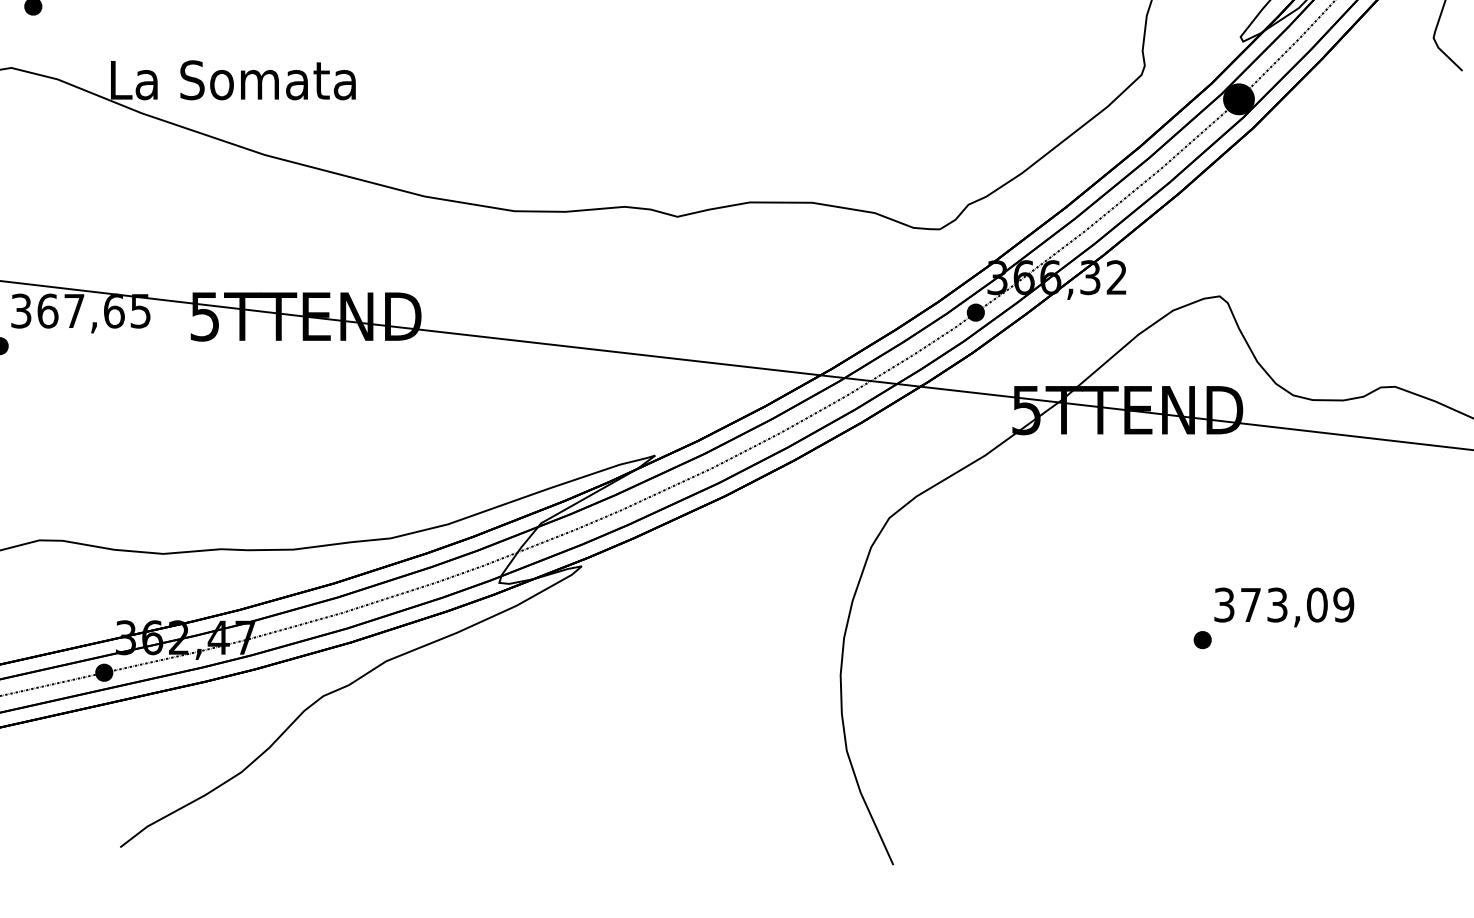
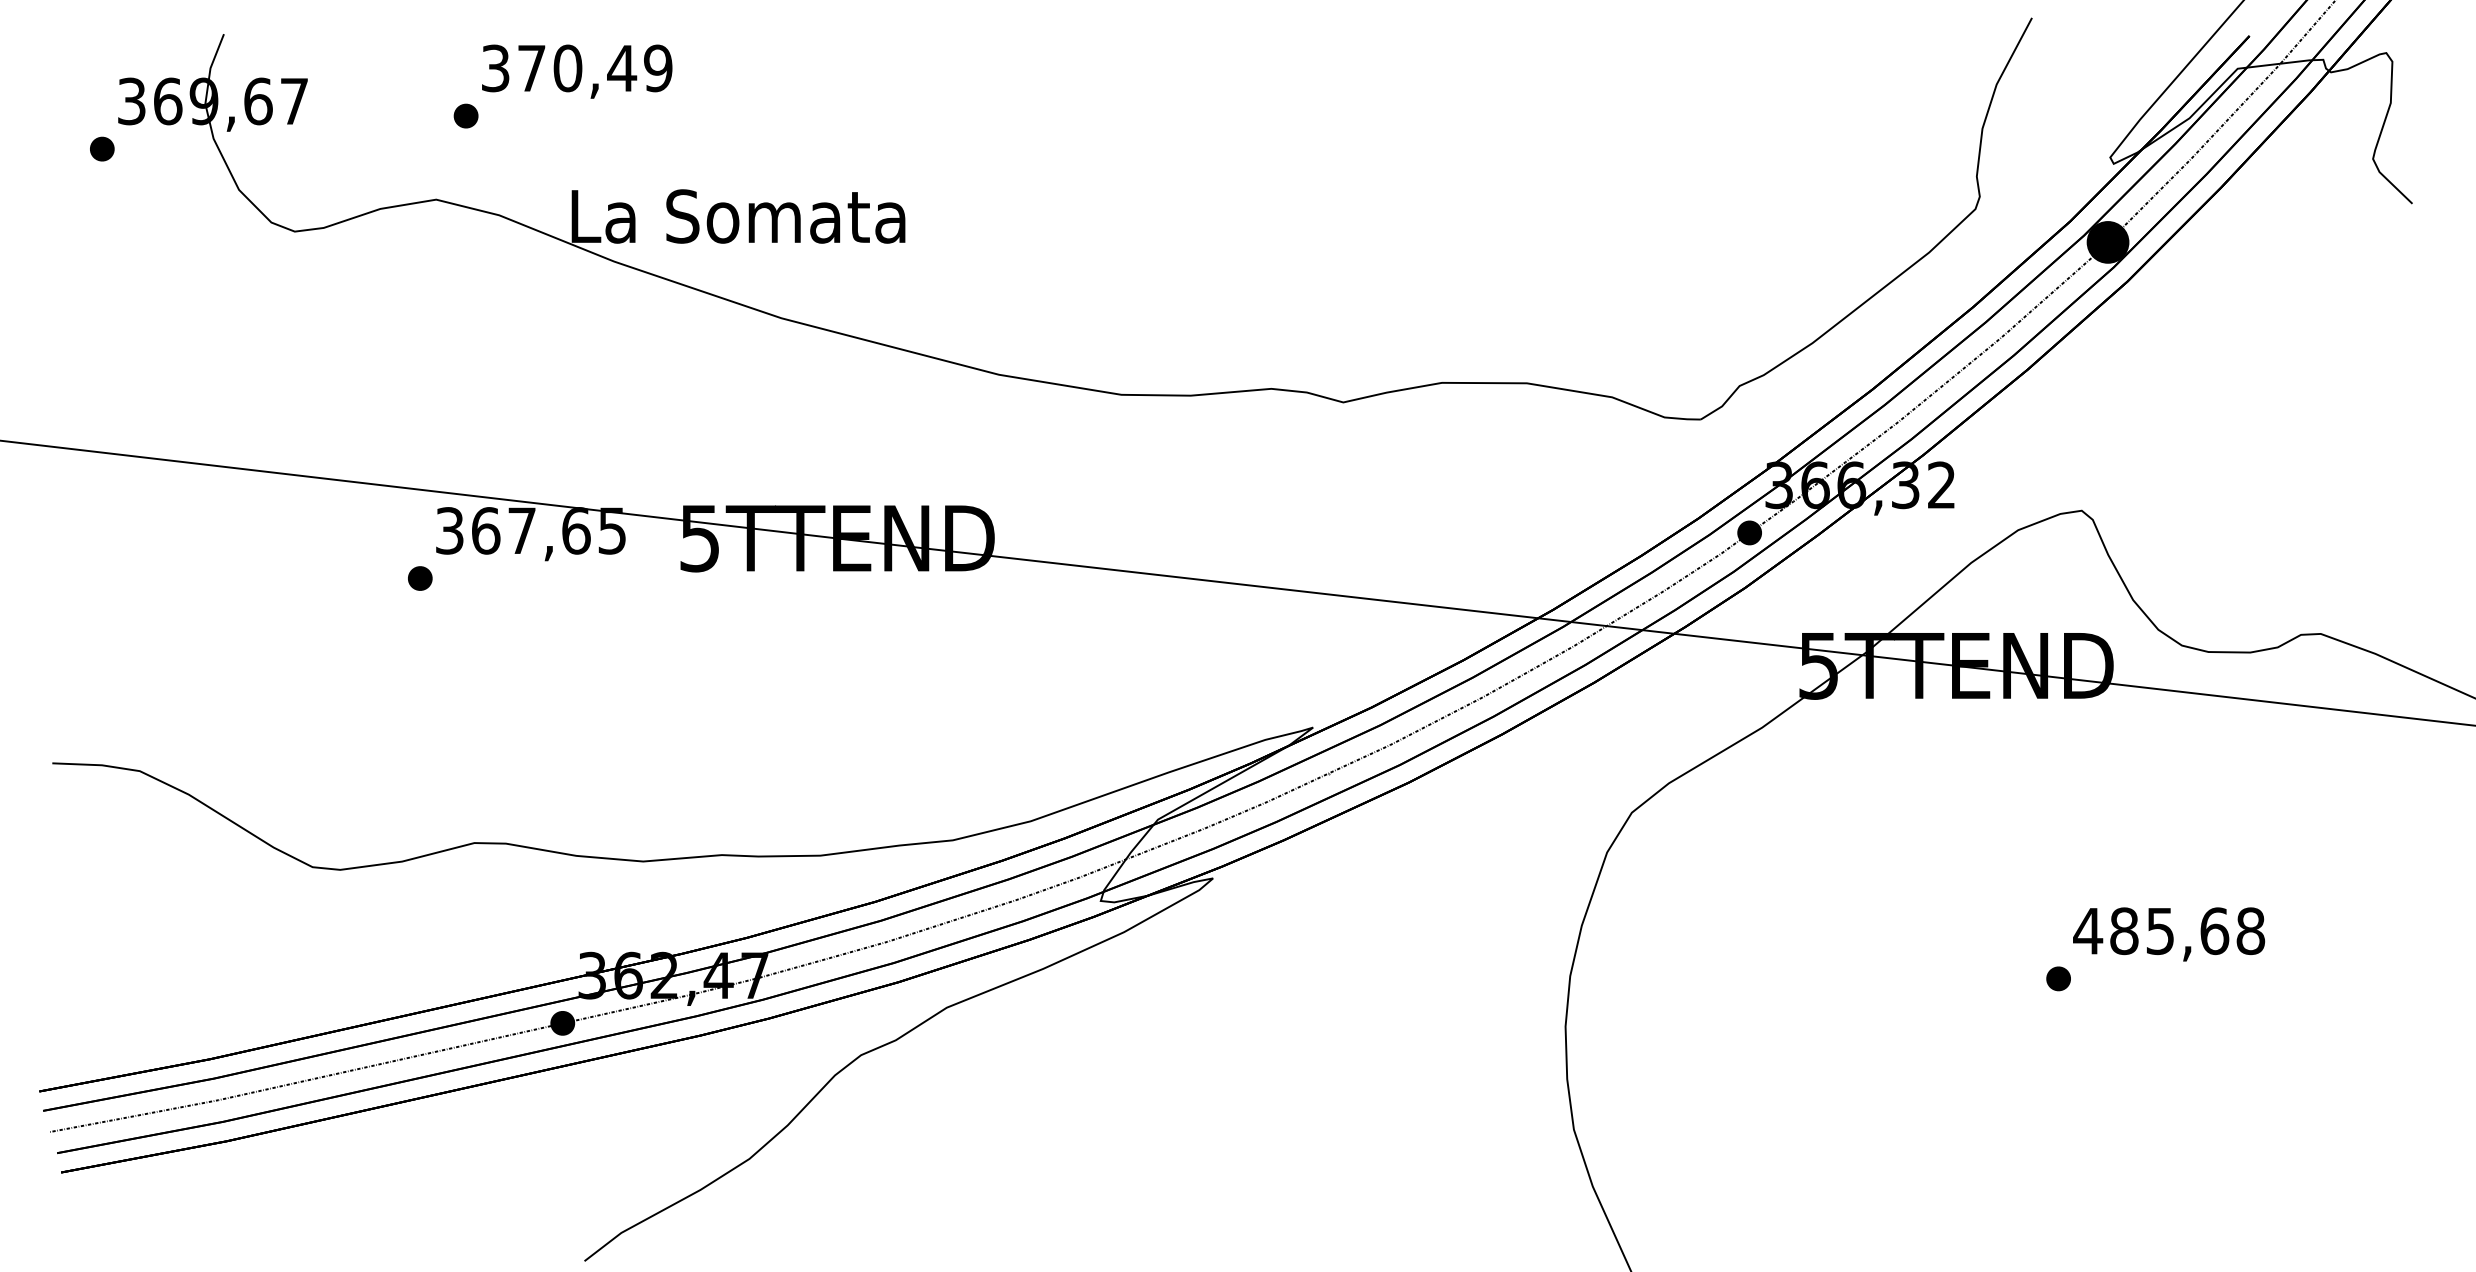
text: (1284, 605) -> (2169, 931), 373,09 -> 485,68

